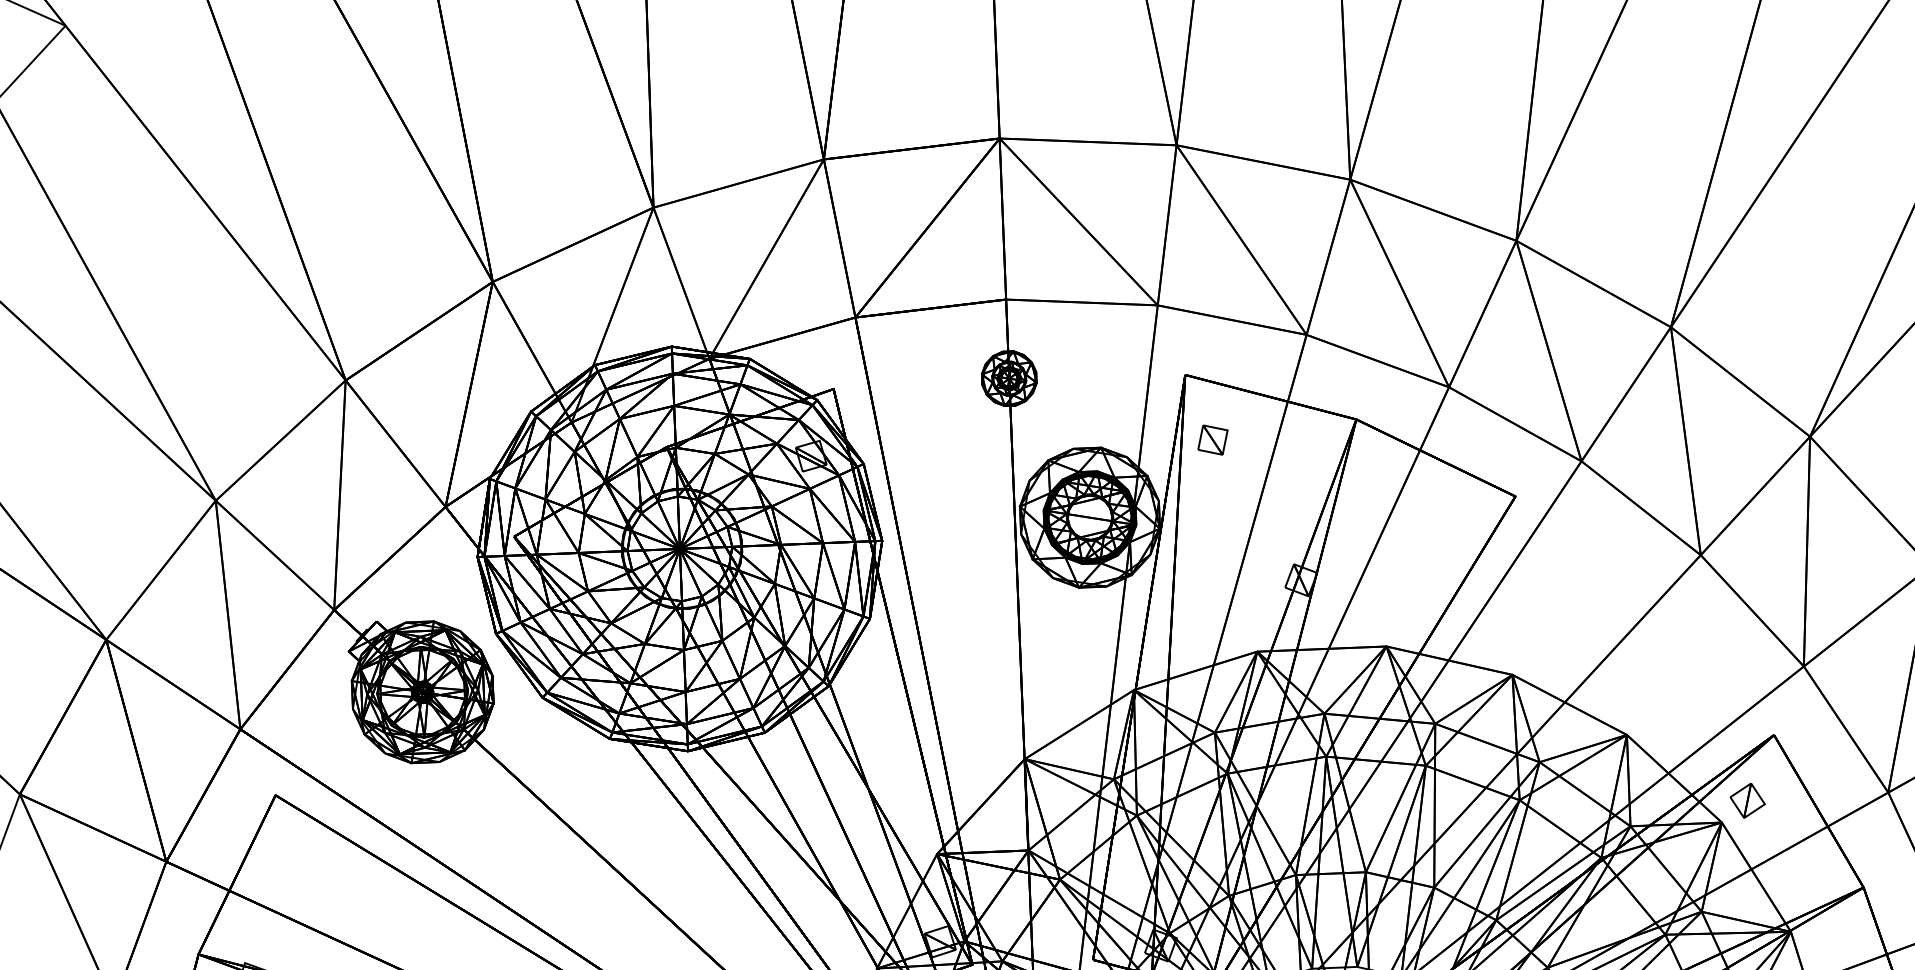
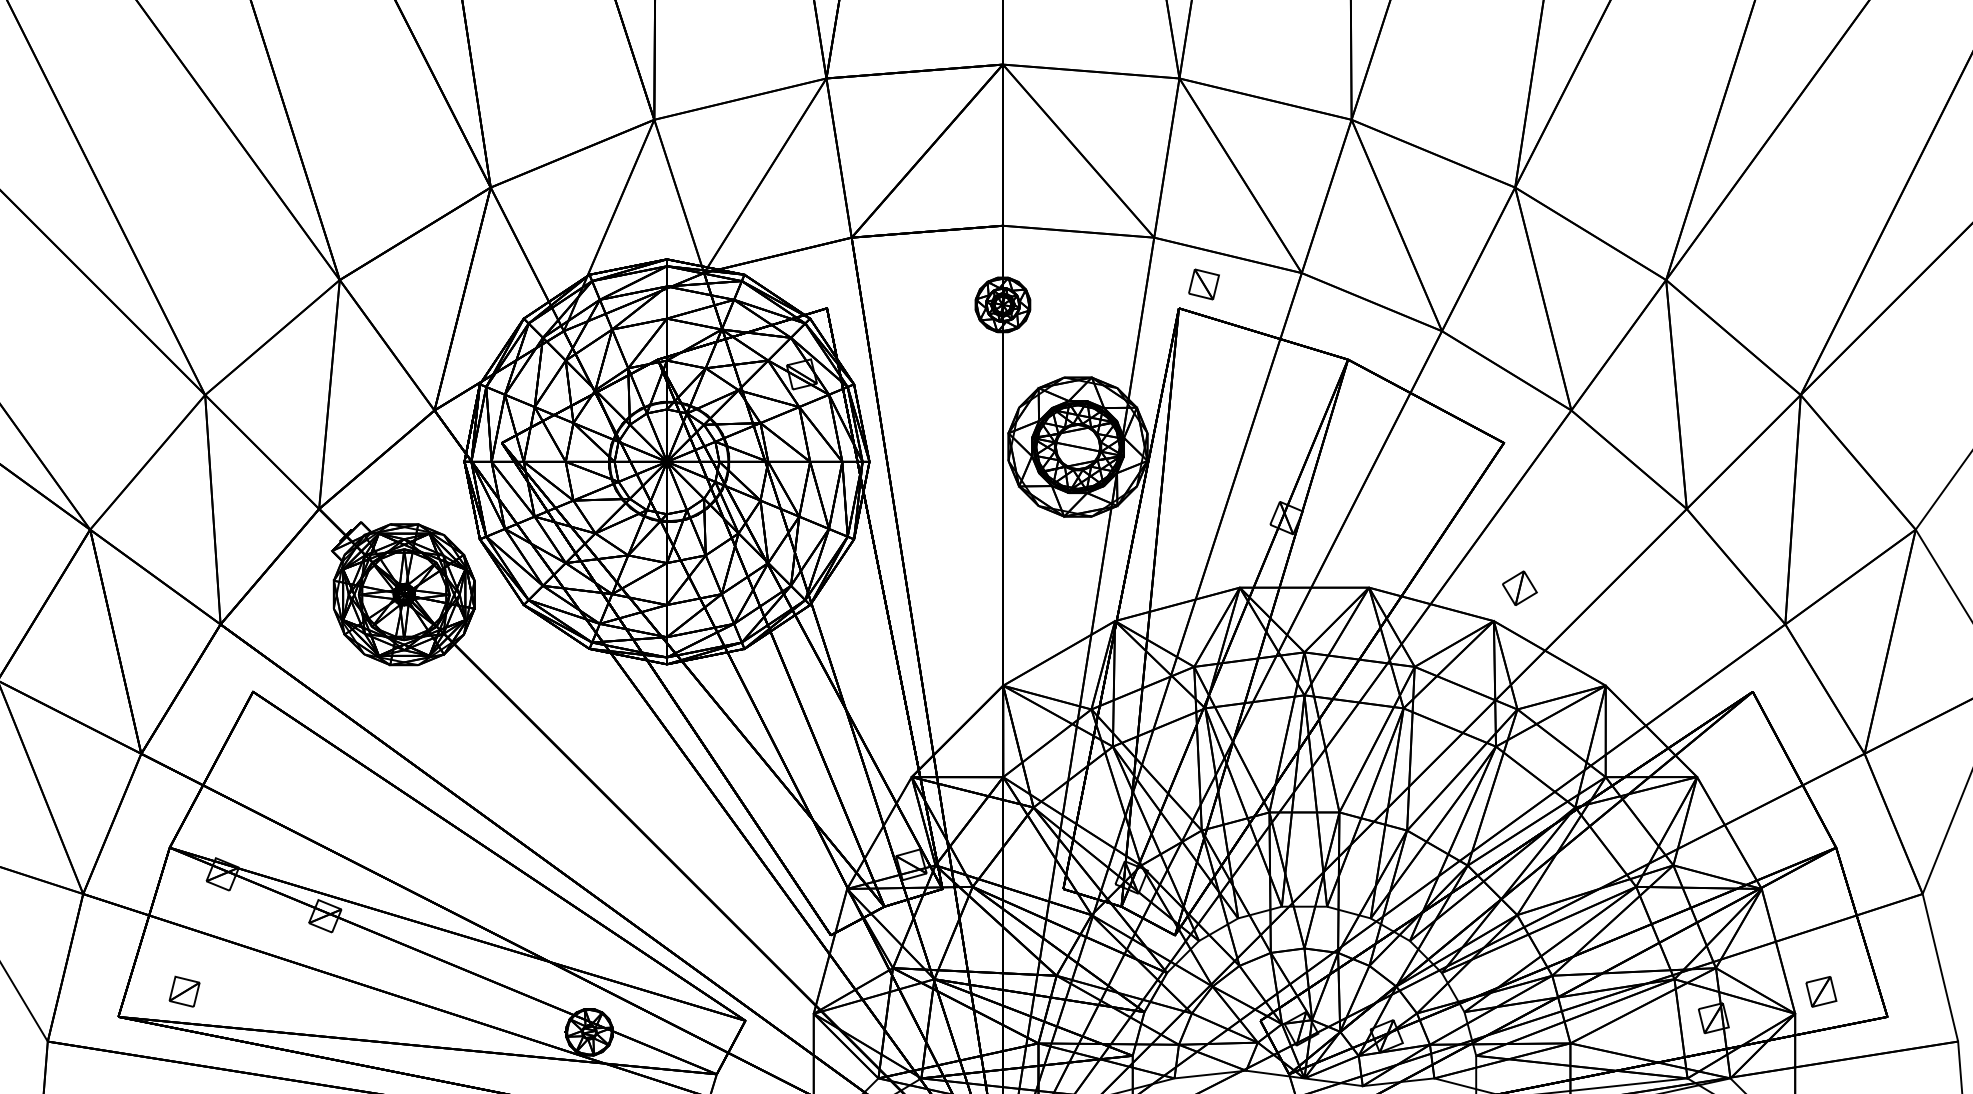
part: (1212, 440) -> (1203, 284), moved
part: (1747, 799) -> (1519, 587), moved

